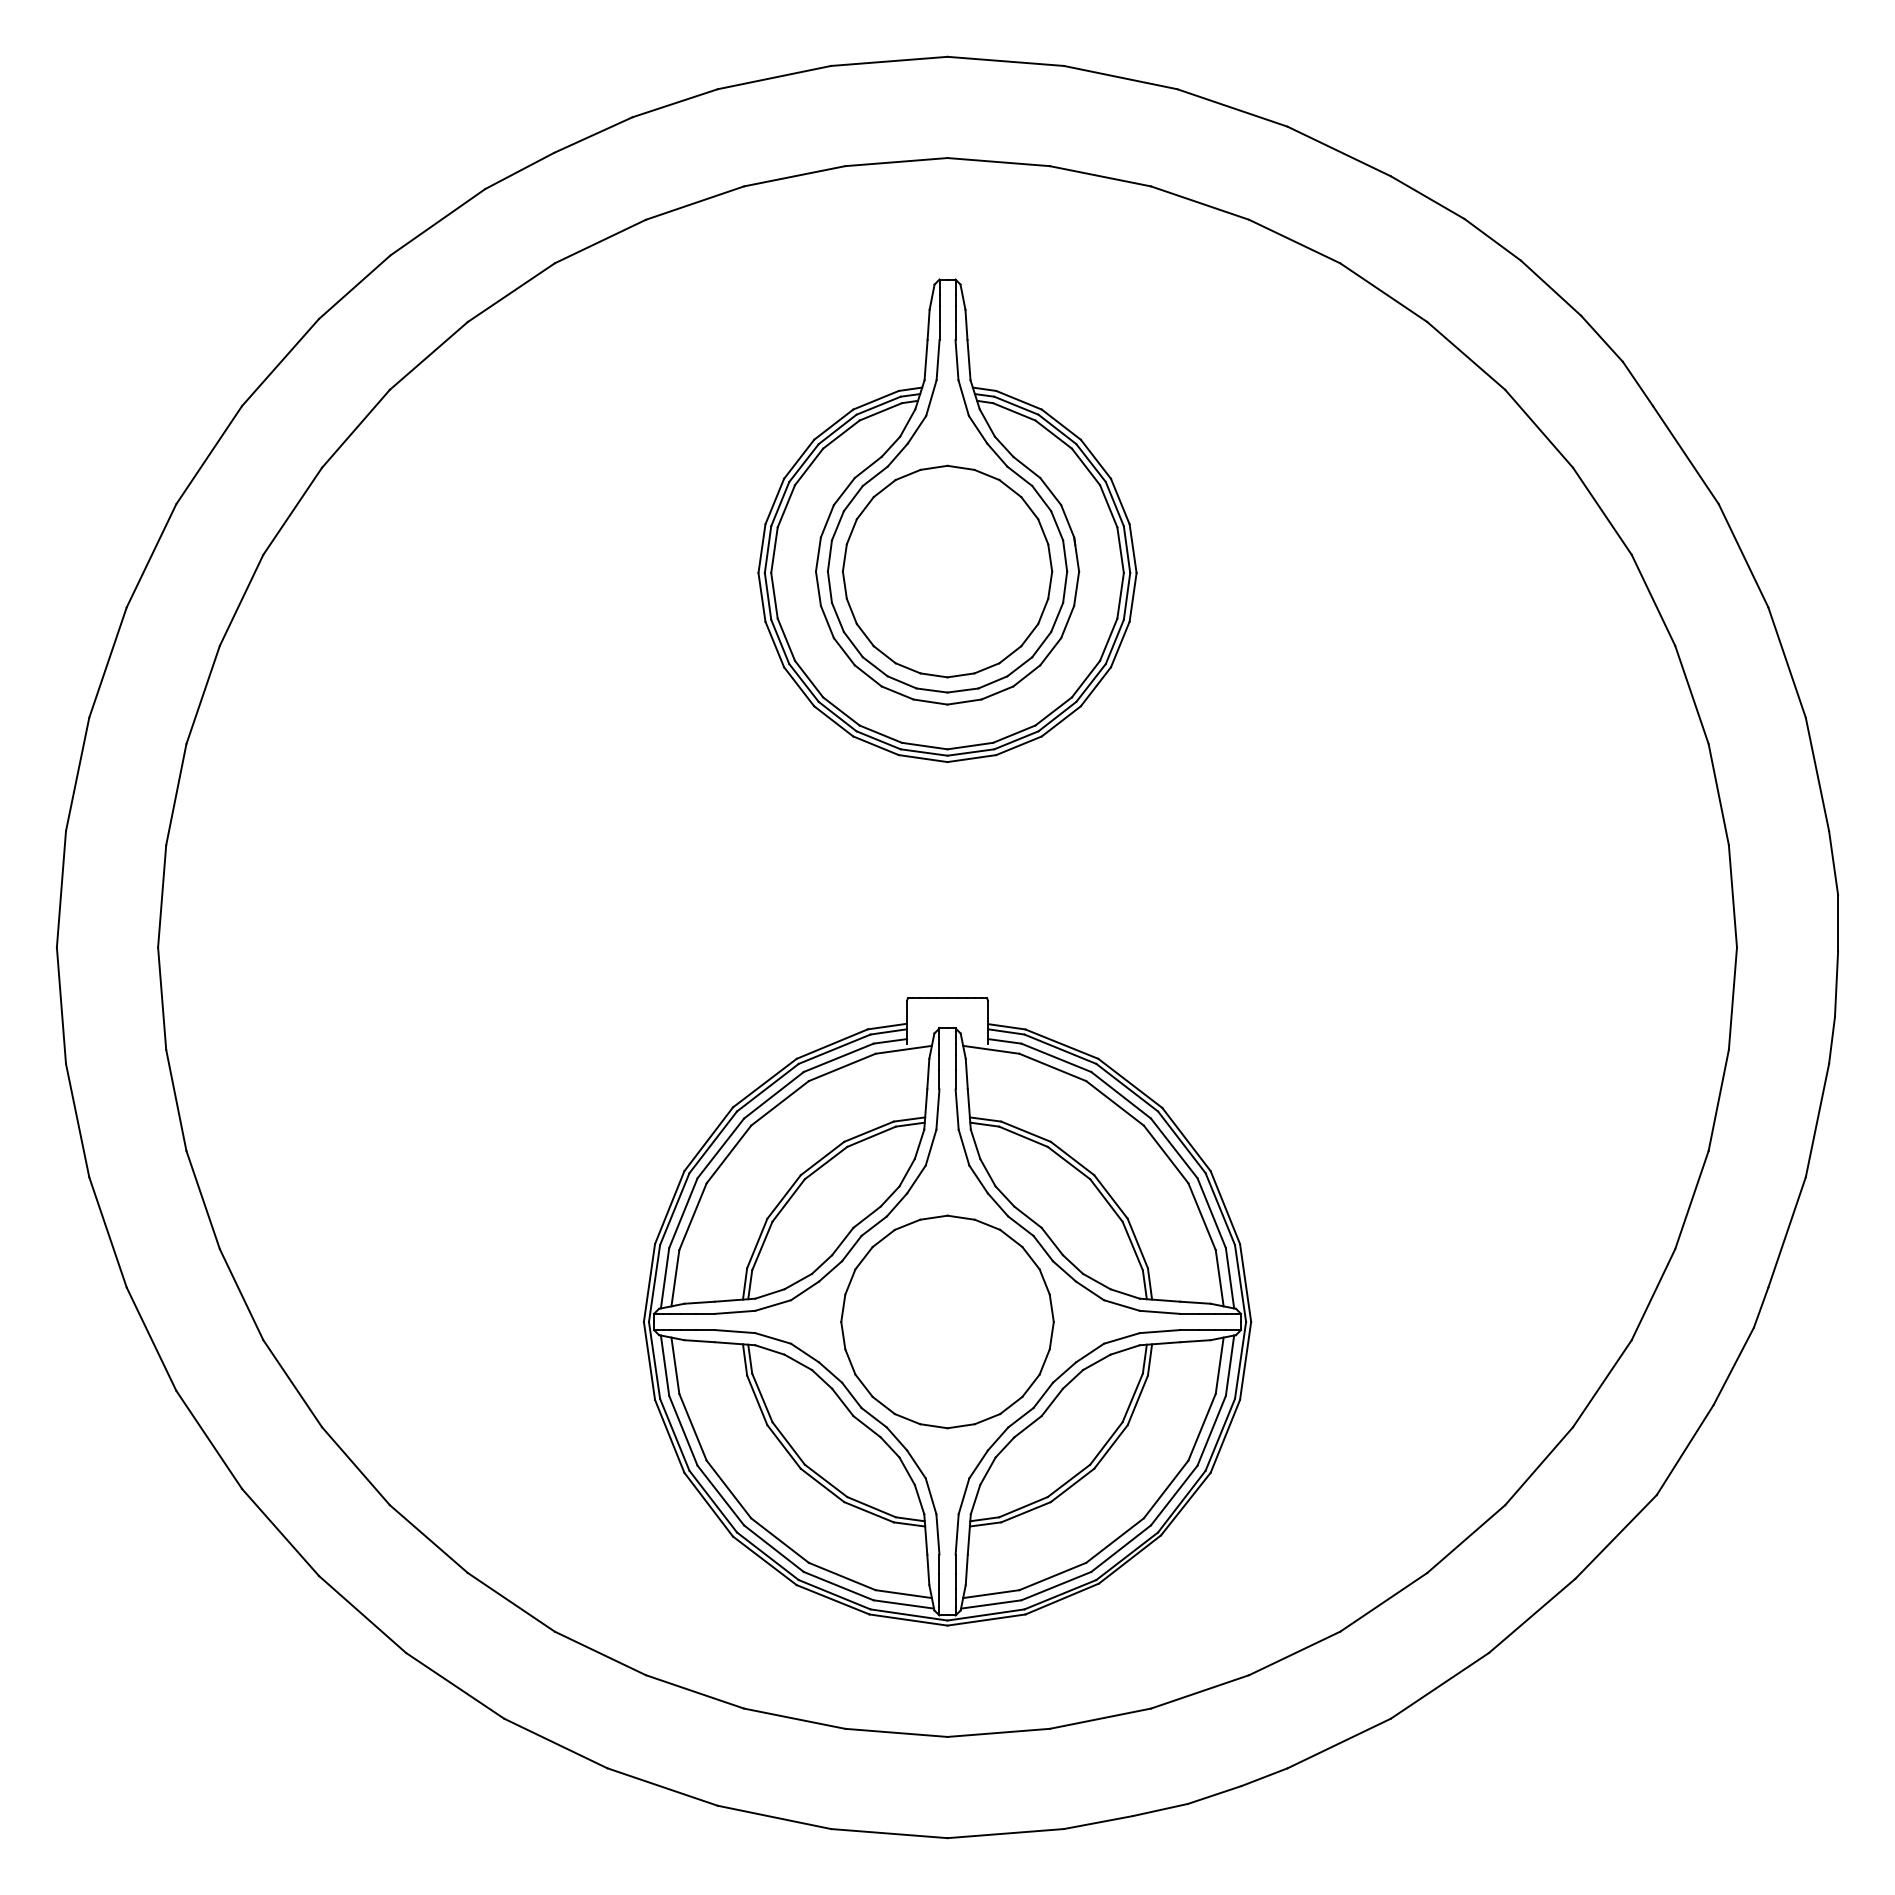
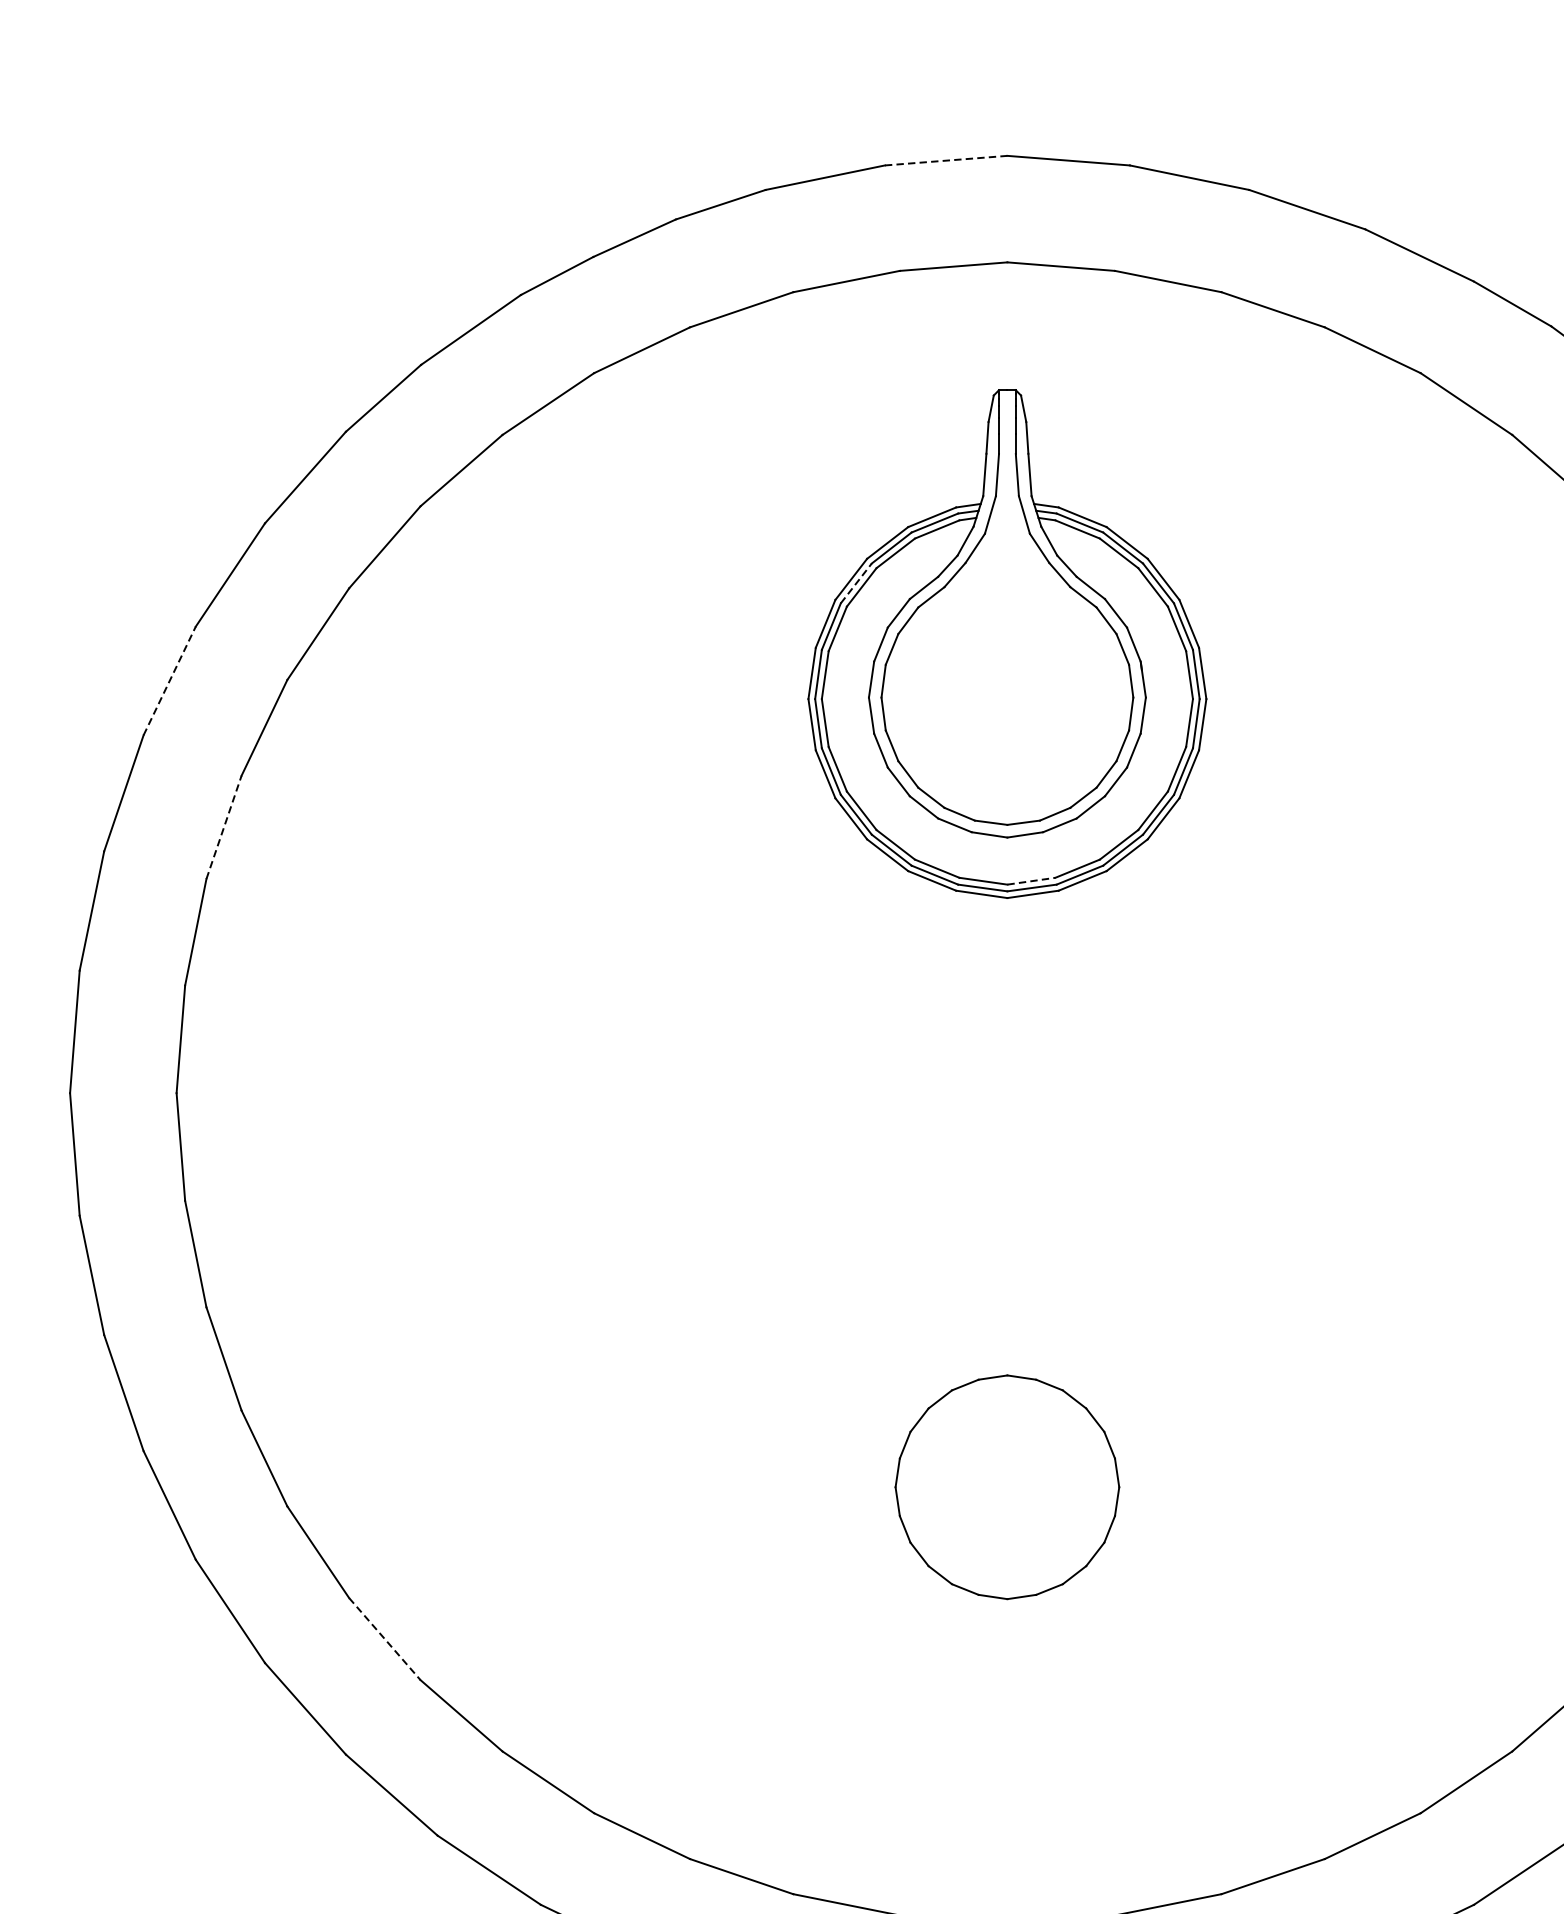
line: (889, 61) -> (946, 160), solid -> dashed
line: (803, 463) -> (855, 583), solid -> dashed
line: (151, 555) -> (169, 680), solid -> dashed
part: (947, 571) -> (1007, 697), removed
line: (203, 694) -> (224, 826), solid -> dashed
line: (970, 746) -> (1031, 881), solid -> dashed
part: (947, 1311) -> (1007, 1476), removed
line: (355, 1466) -> (384, 1639), solid -> dashed

